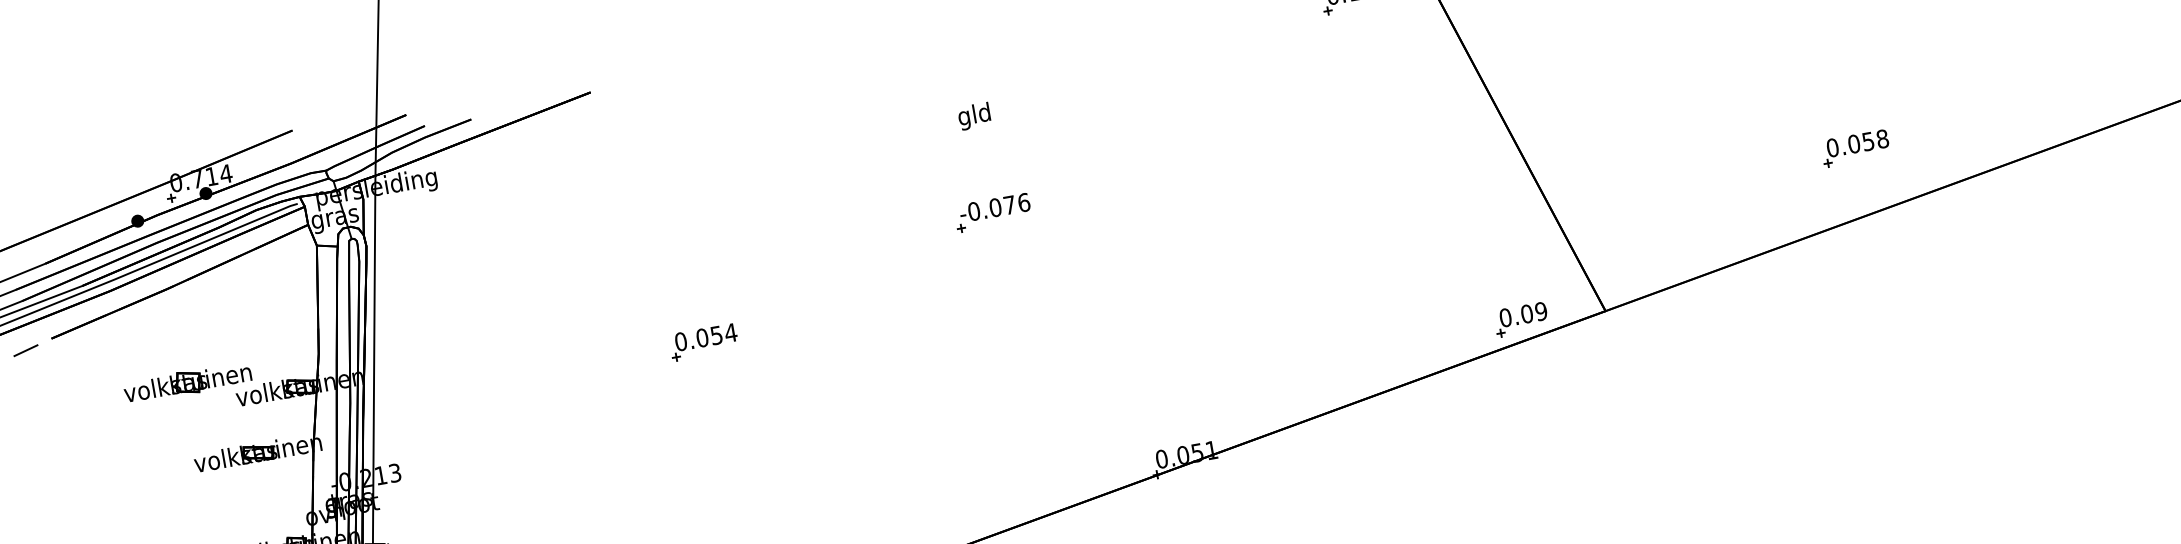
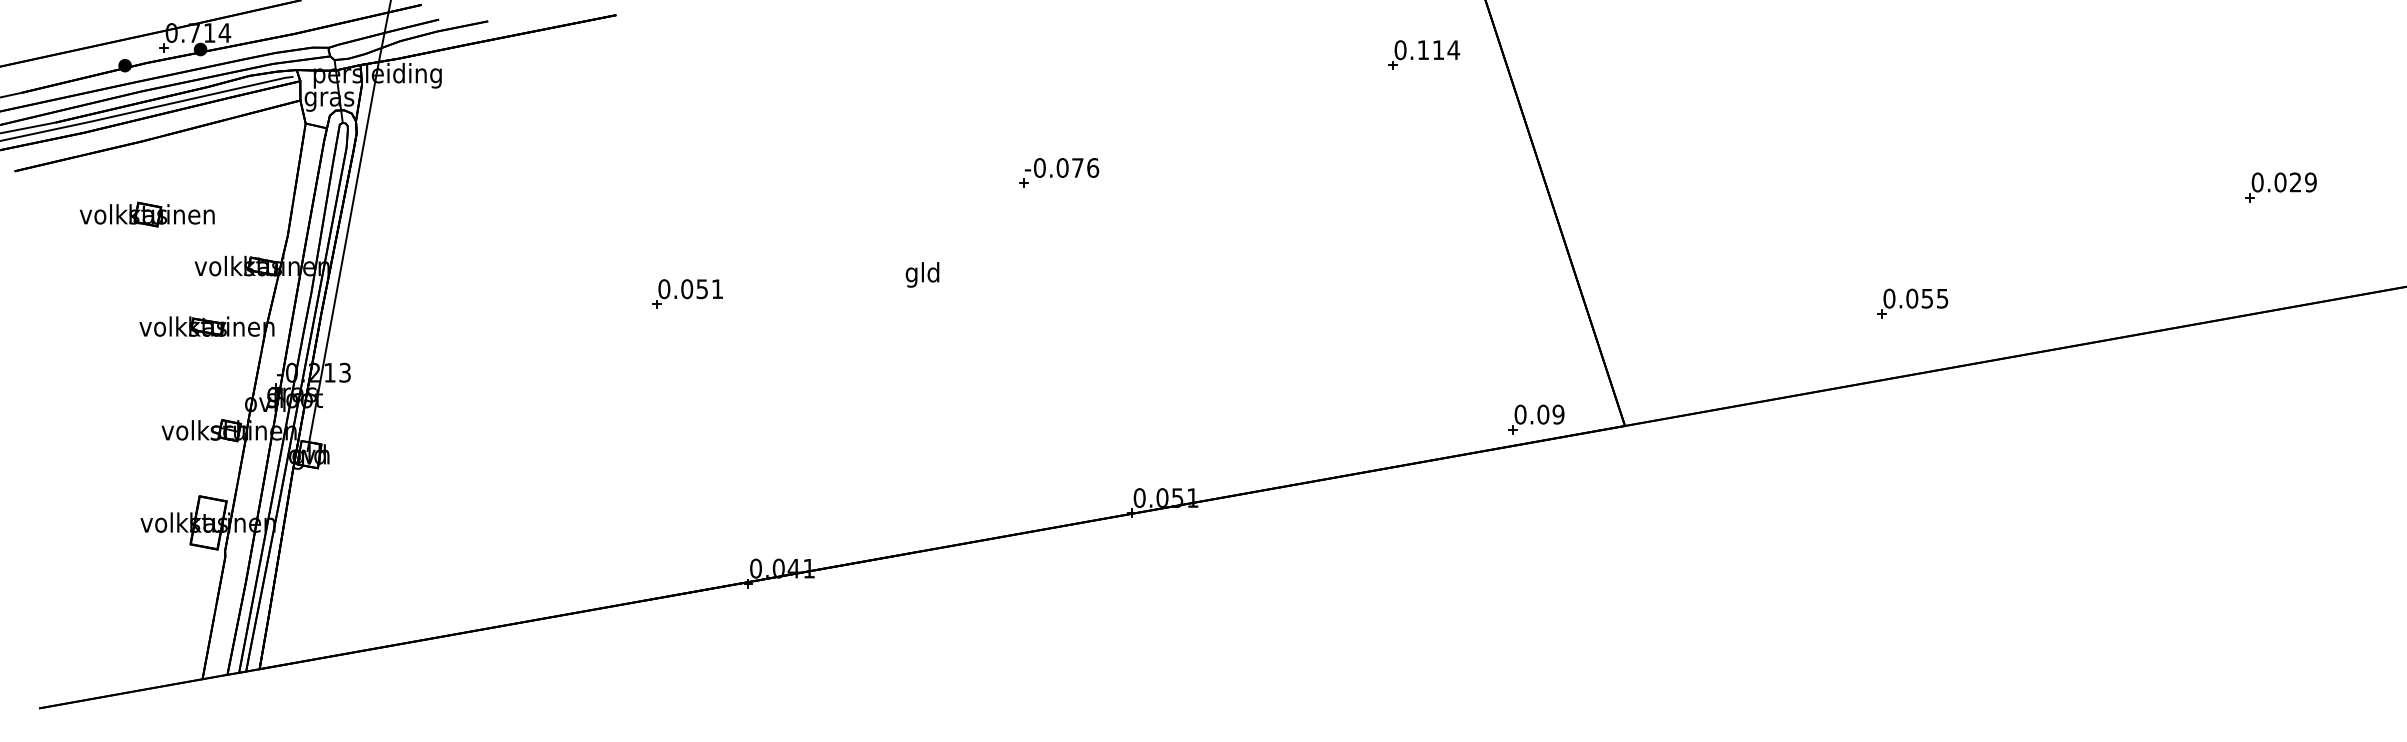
text: (974, 116) -> (922, 274), moved
text: (1882, 138) -> (1942, 298), 0.058 -> 0.055
part: (993, 212) -> (1059, 172), moved
text: (730, 332) -> (717, 288), 0.054 -> 0.051
part: (187, 382) -> (147, 214), moved

